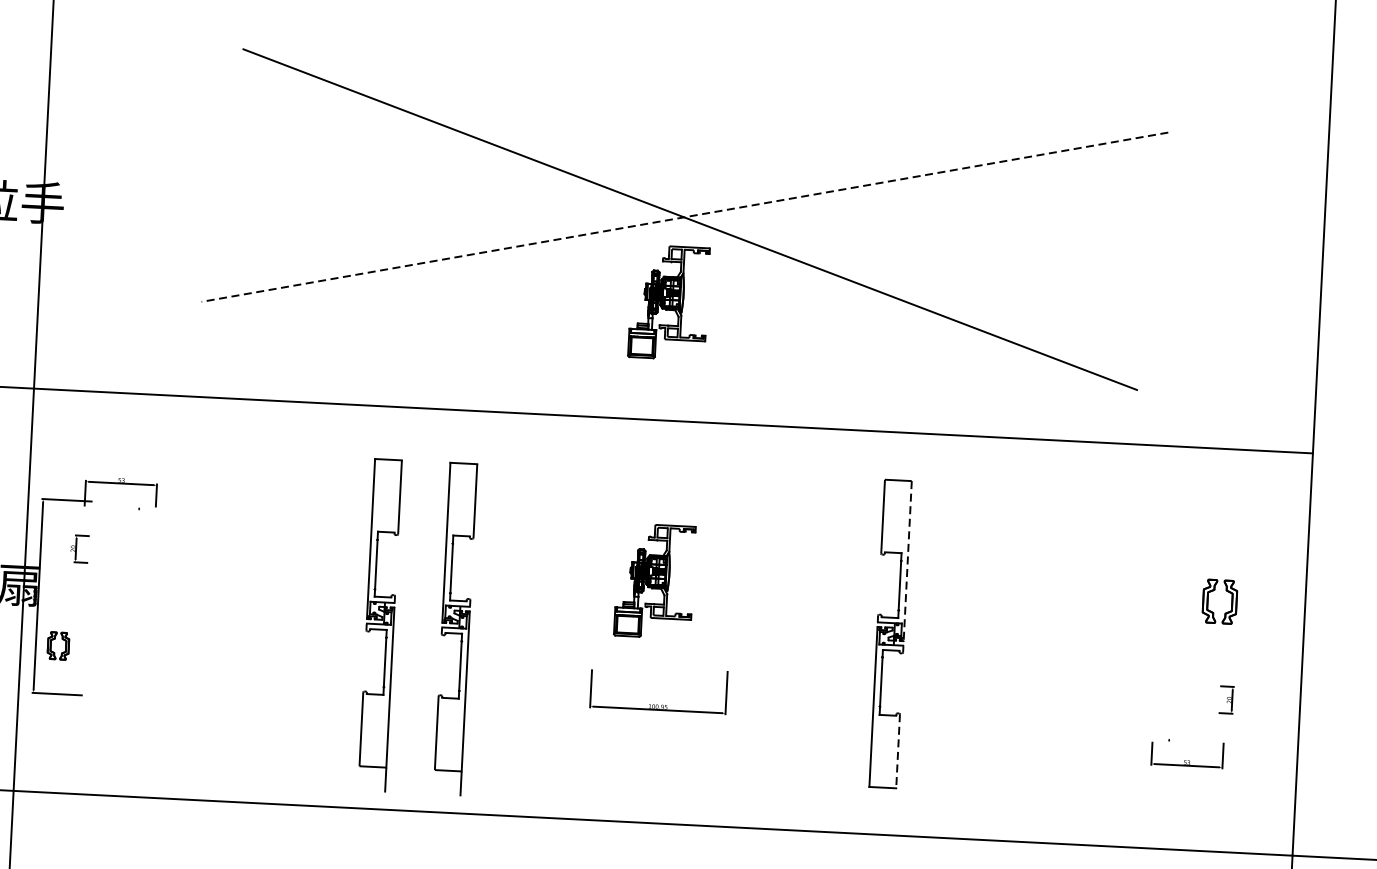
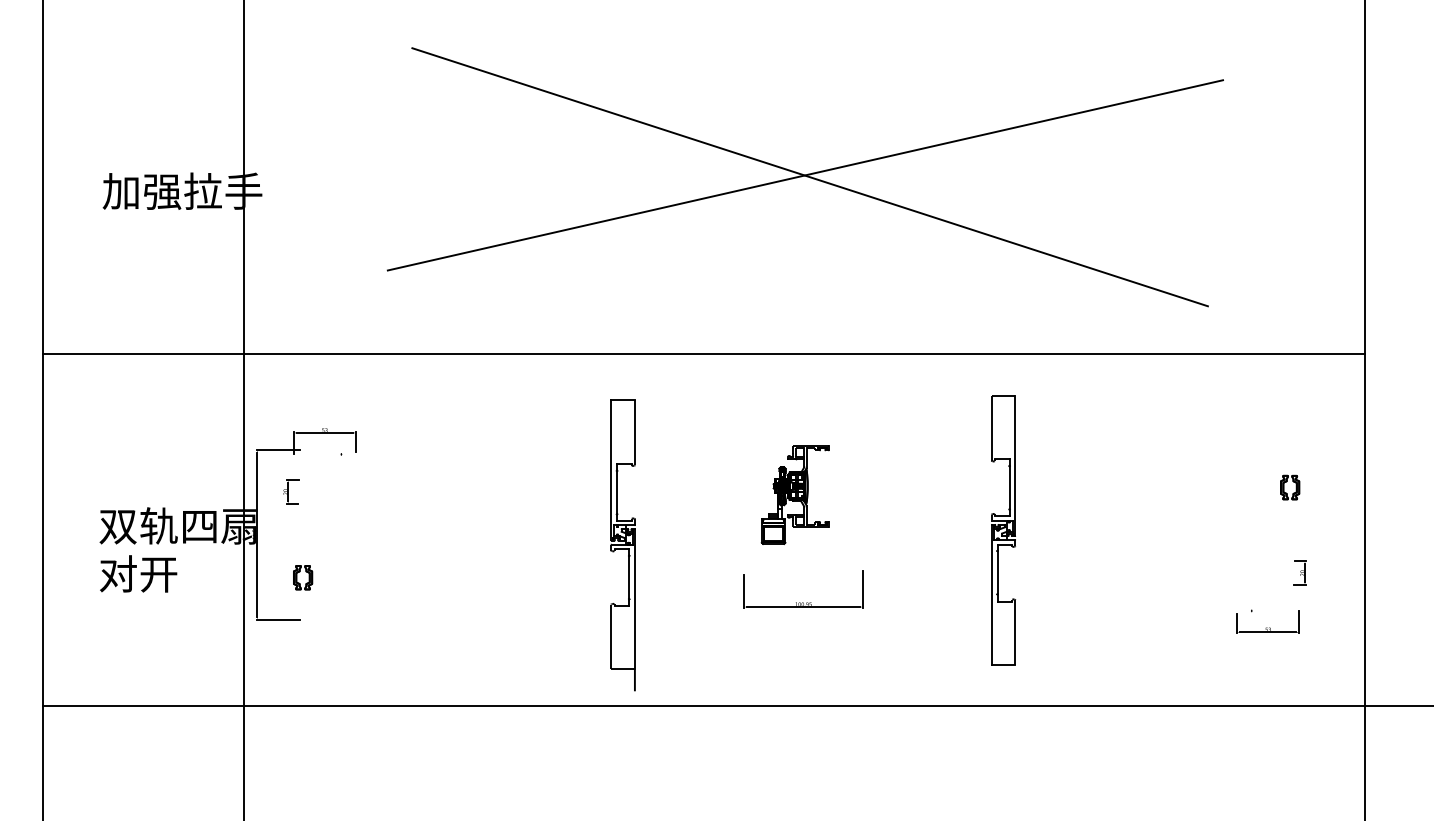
line: (683, 217) -> (804, 175), dashed -> solid
part: (668, 302) -> (794, 250), removed
line: (907, 560) -> (1015, 465), dashed -> solid
part: (1220, 601) -> (1290, 487), size x0.62
part: (379, 625) -> (556, 545), removed
part: (58, 645) -> (303, 577), moved
line: (898, 752) -> (1015, 633), dashed -> solid

